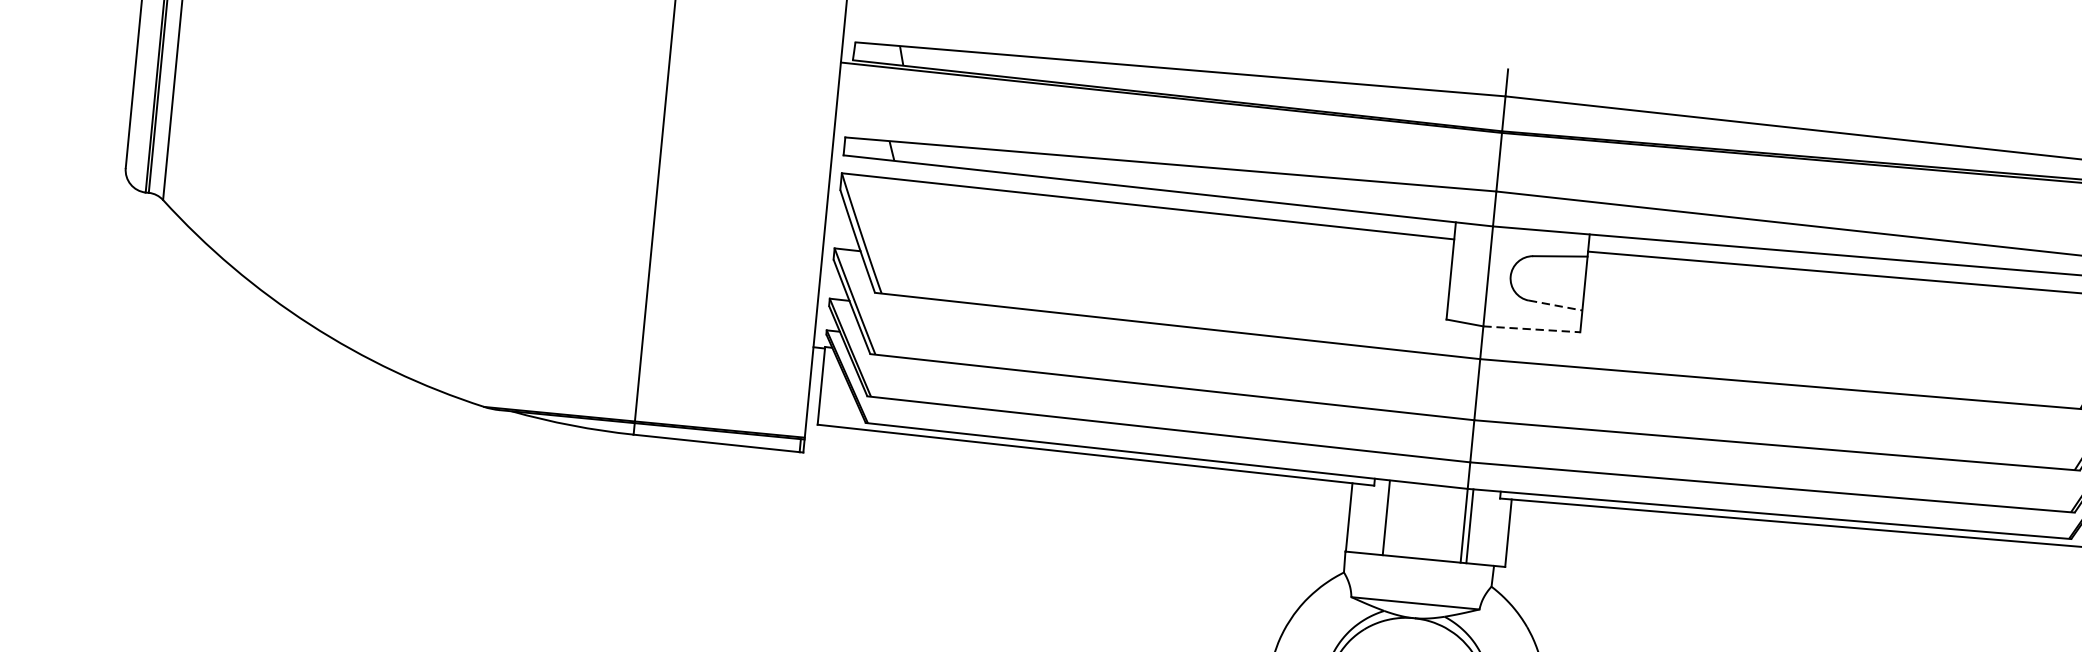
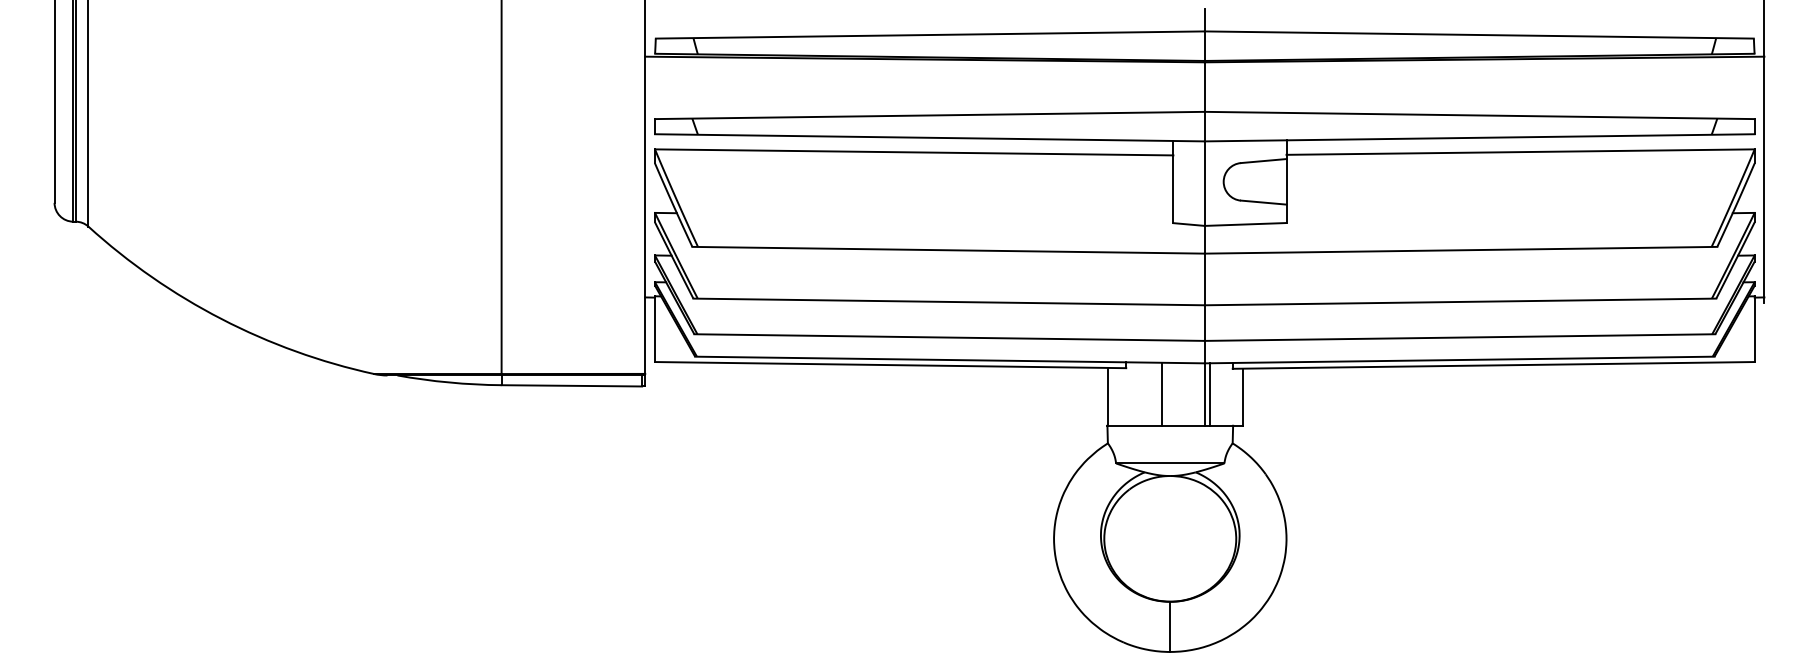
line: (1555, 305) -> (1263, 202), dashed -> solid
line: (1531, 329) -> (1245, 224), dashed -> solid
line: (1385, 516) -> (1161, 393), moved

